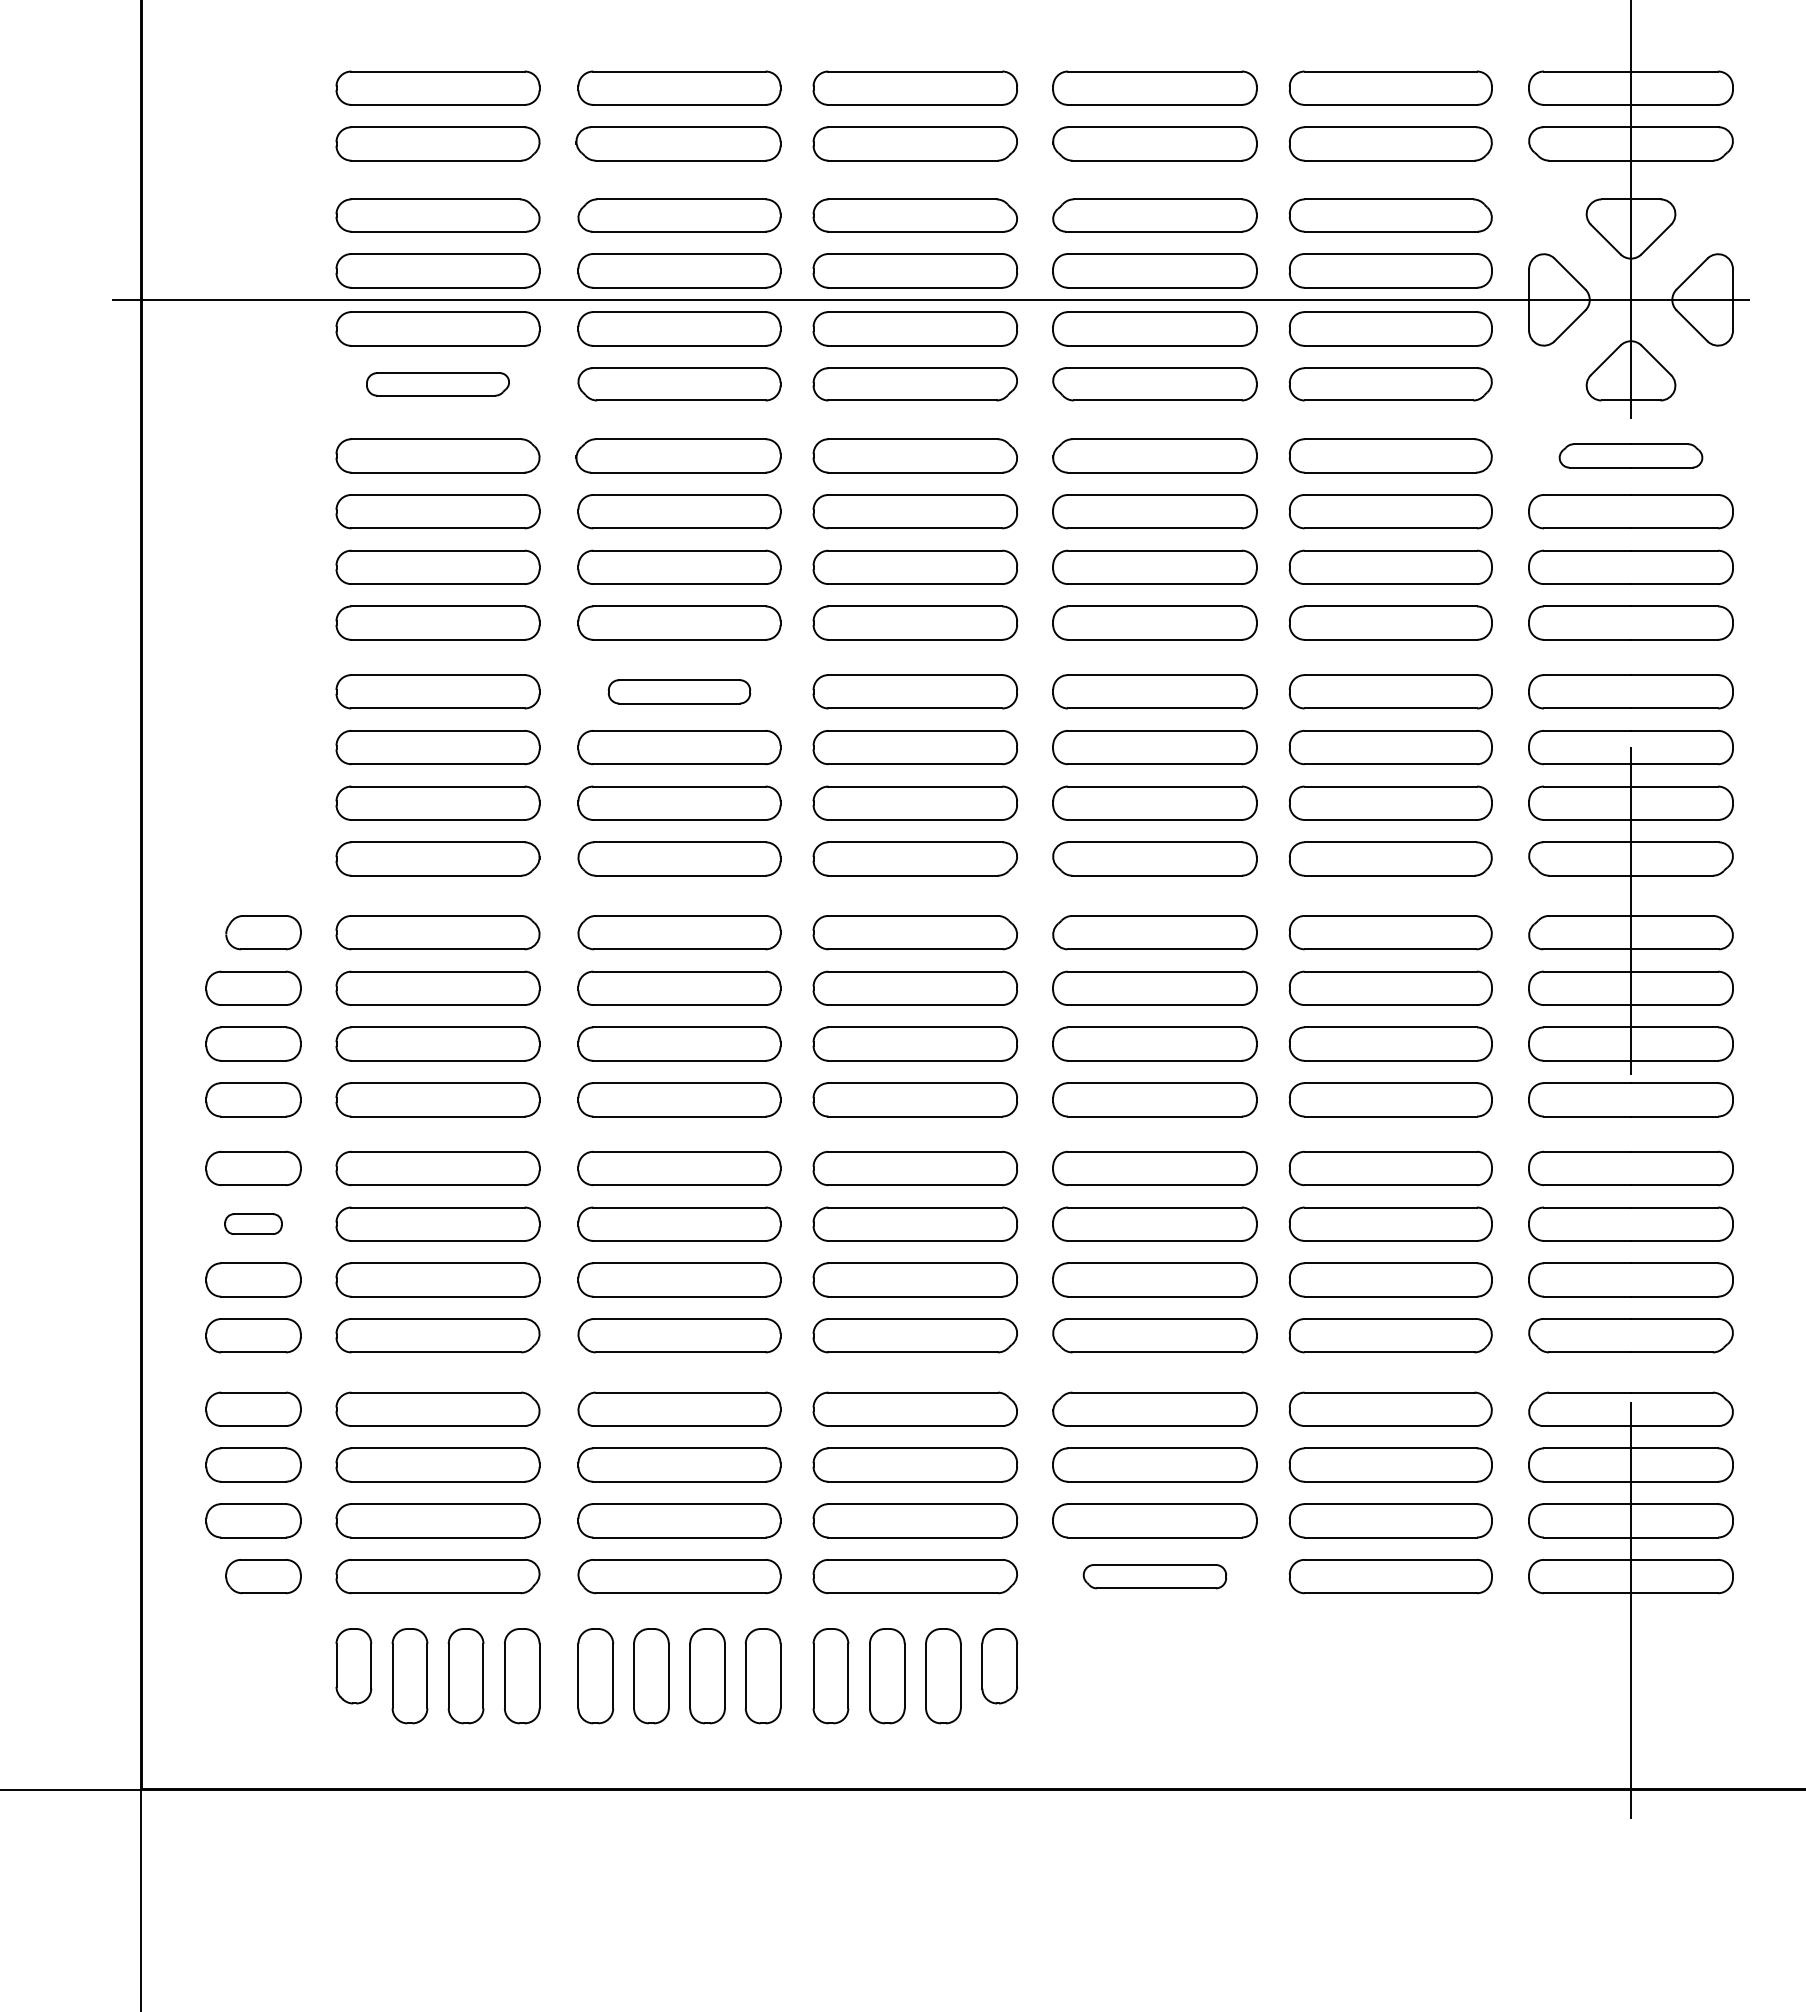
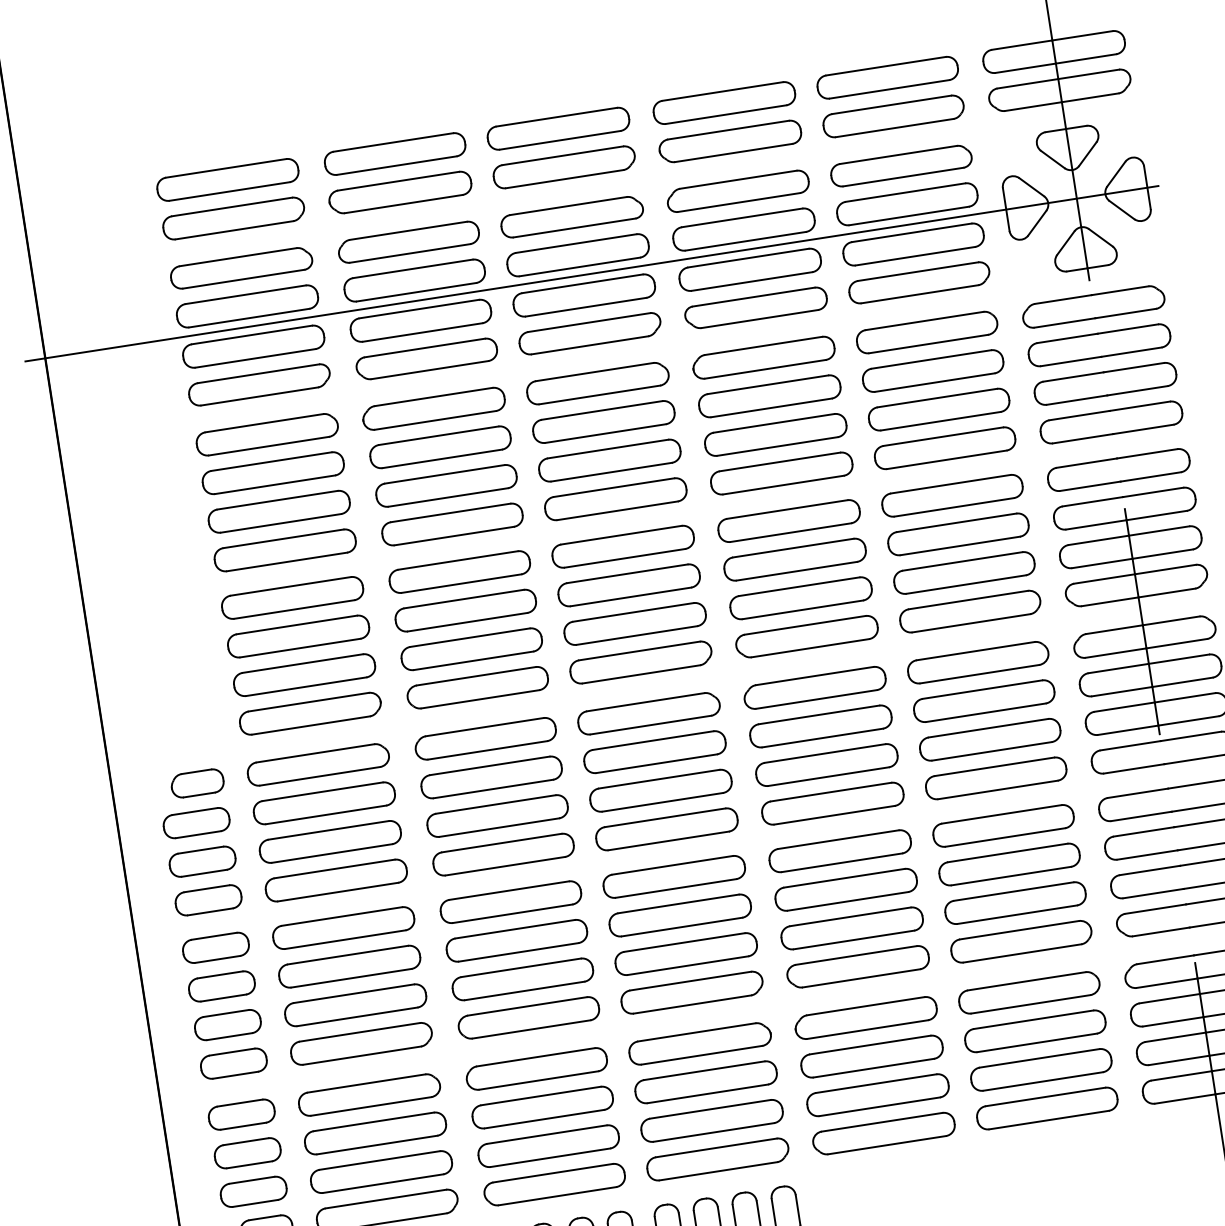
part: (437, 384) -> (259, 385), size x1.43
part: (1630, 455) -> (1093, 306), size x1.43
part: (679, 691) -> (459, 571), size x1.43
part: (253, 1223) -> (221, 985), size x1.67
part: (1154, 1576) -> (883, 1133), size x1.43

